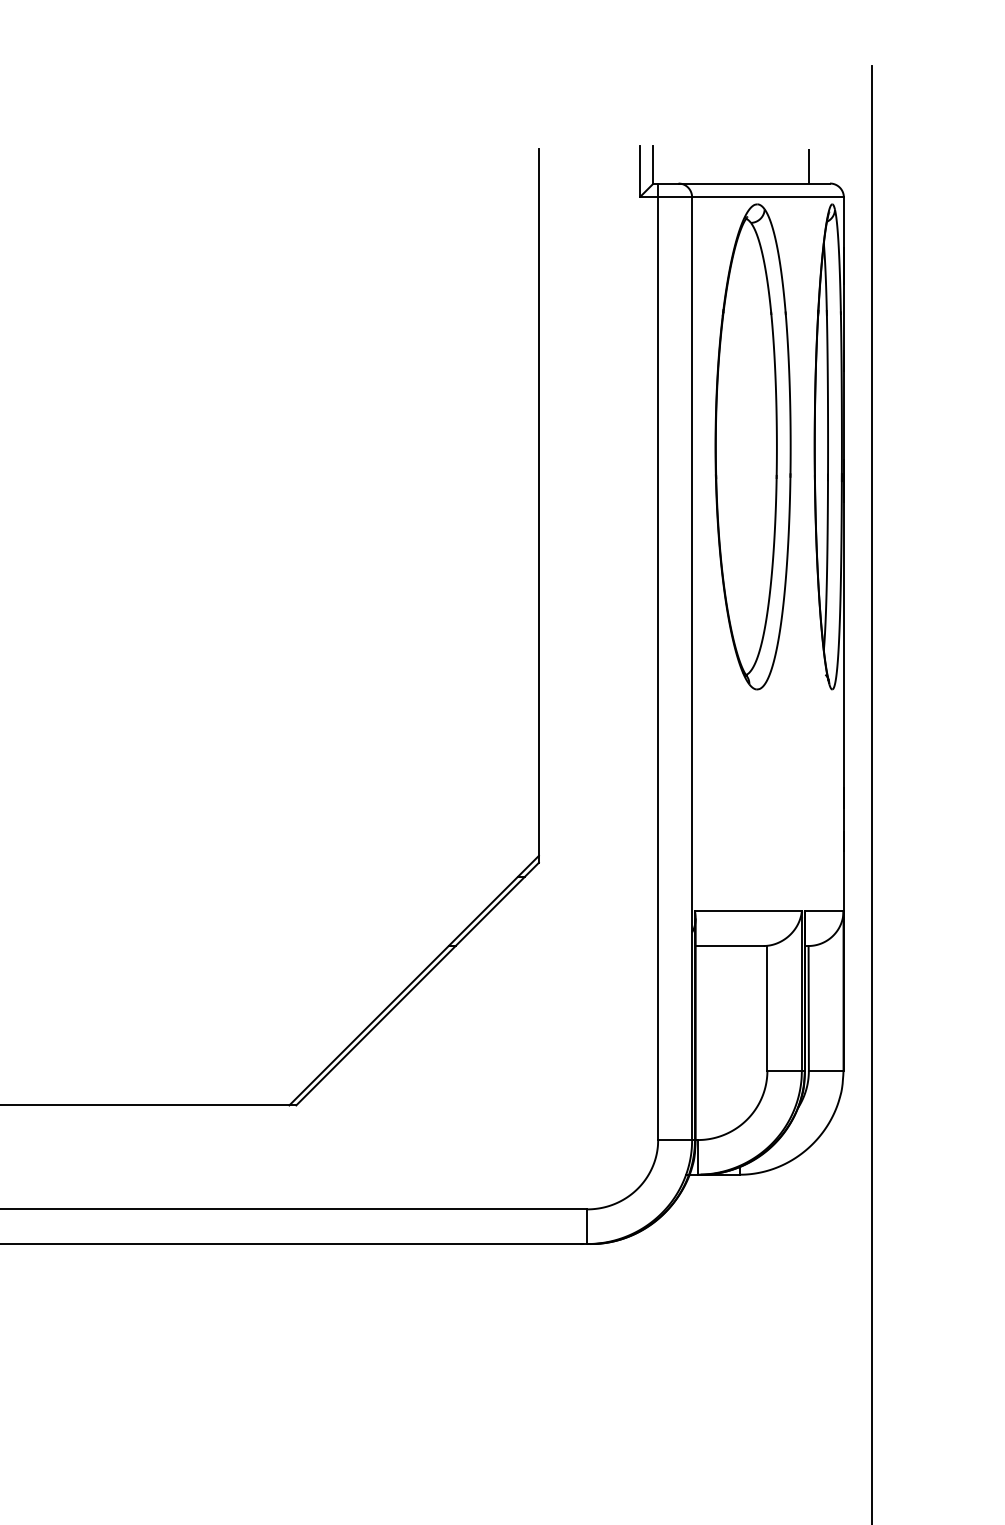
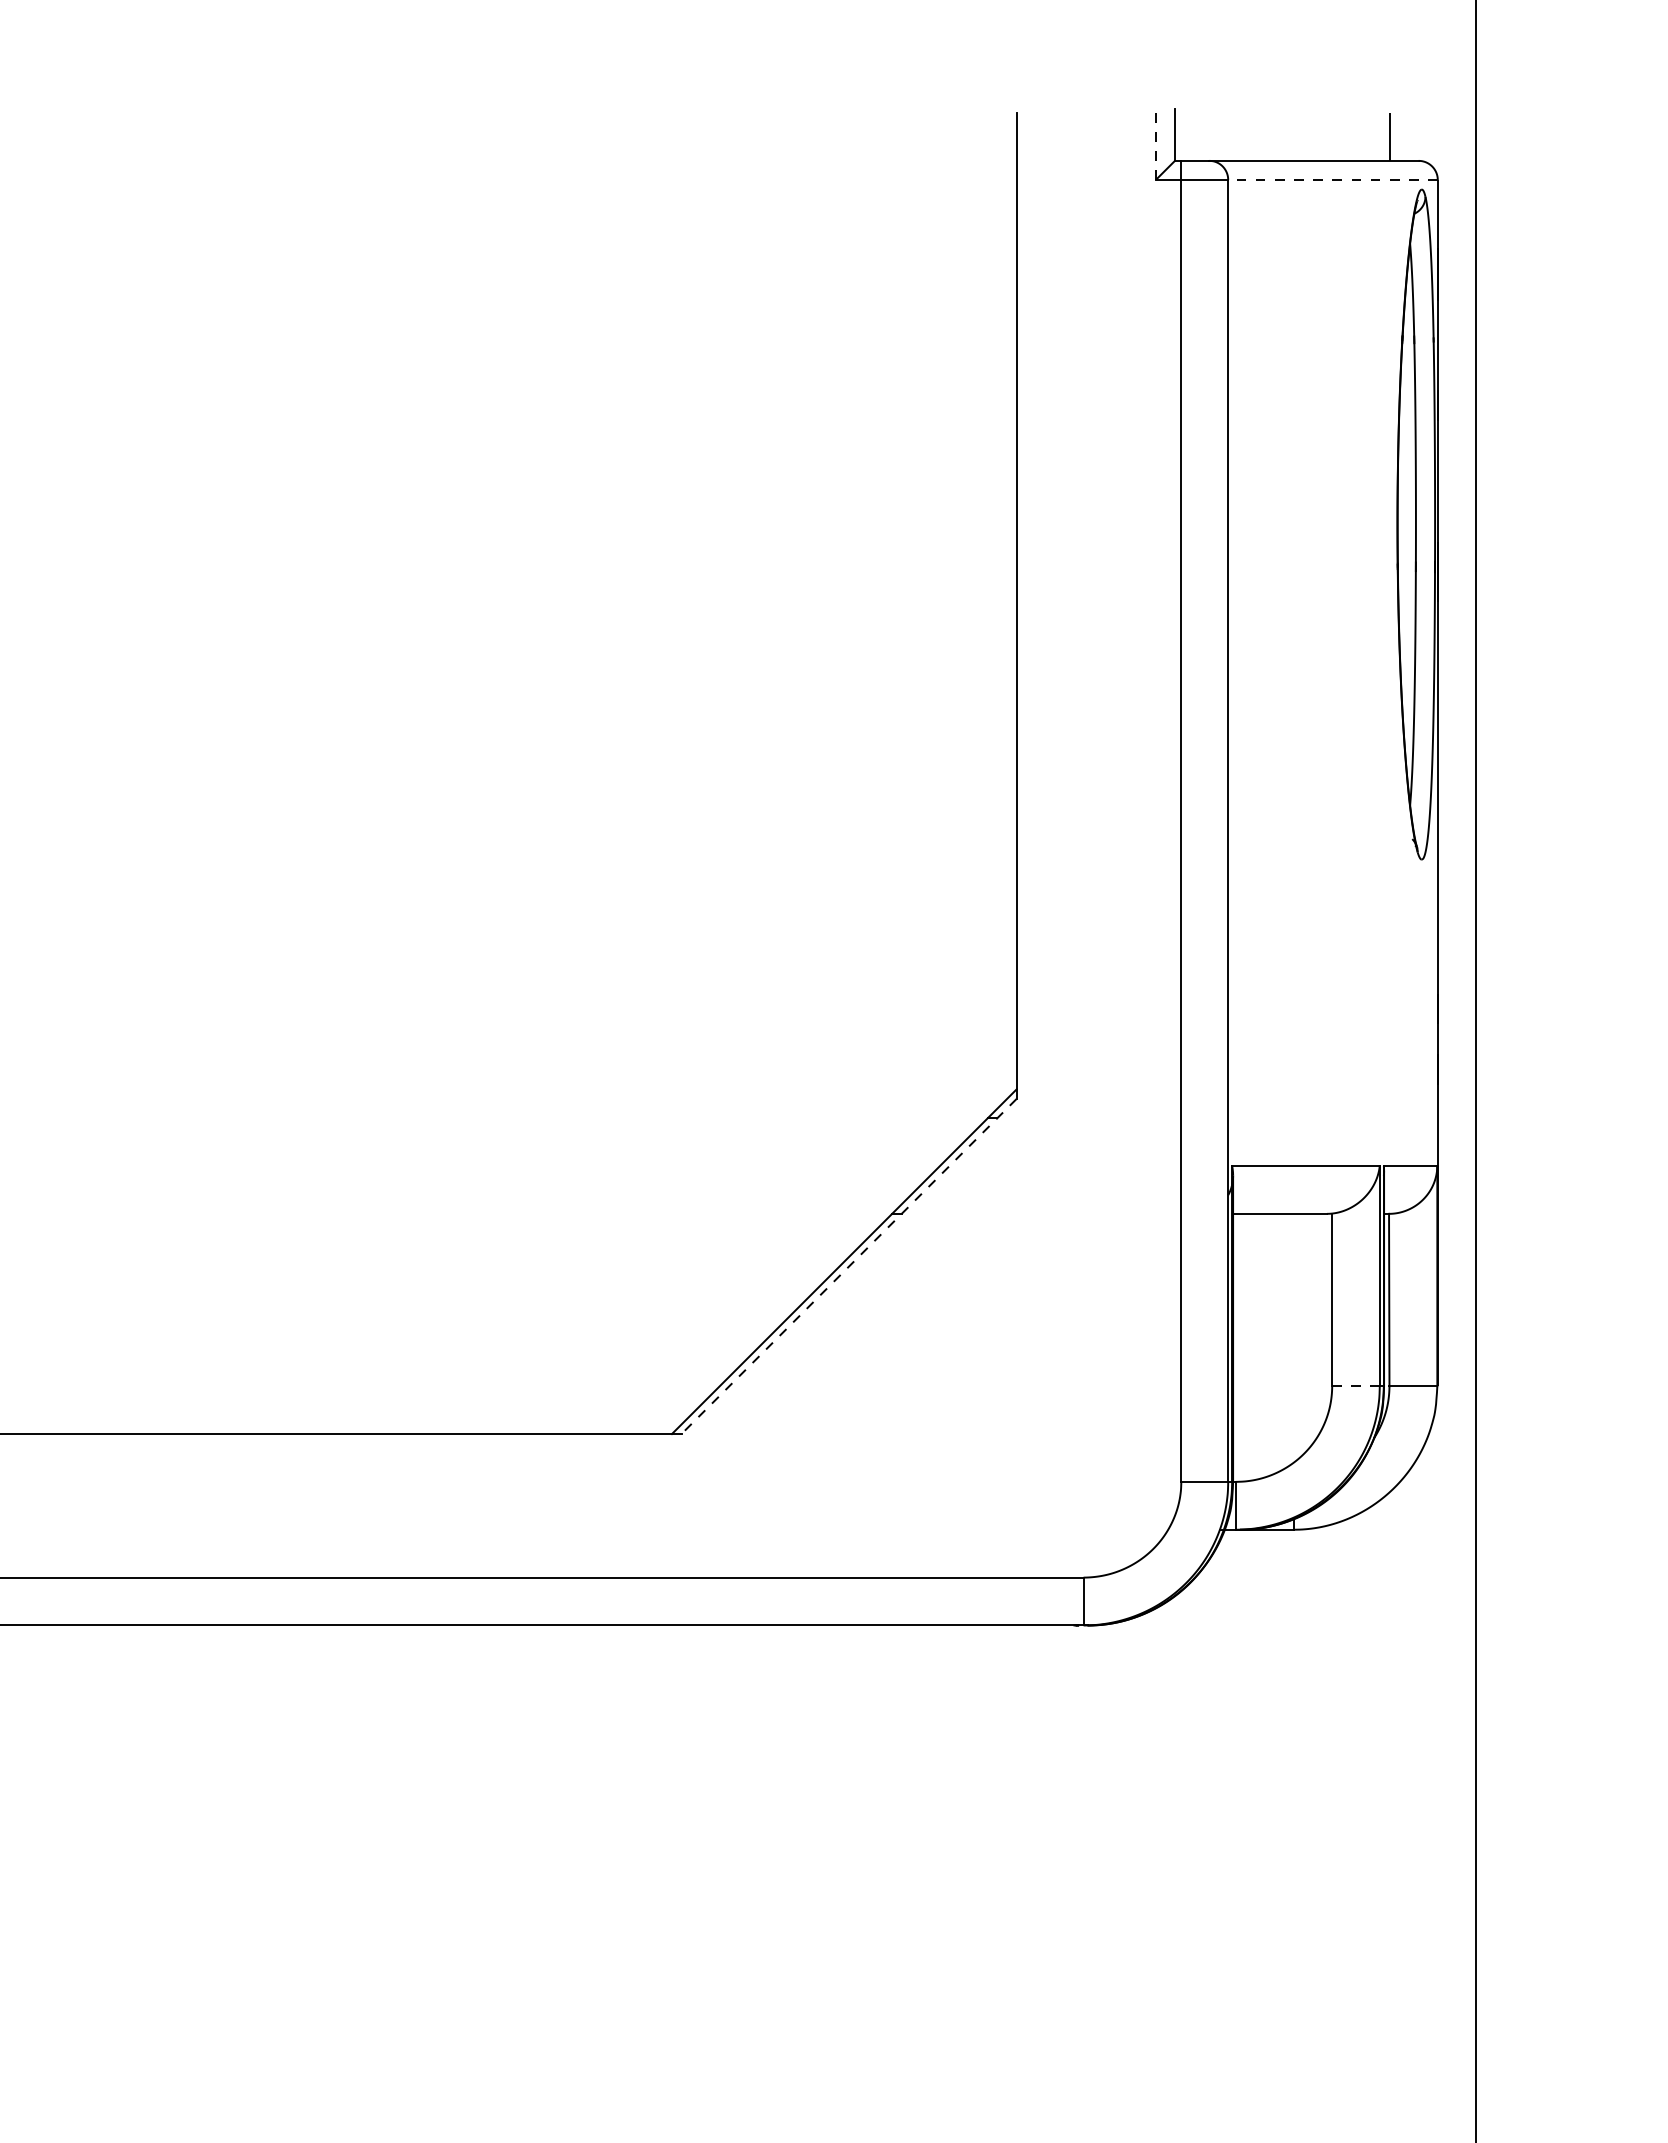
line: (639, 171) -> (1155, 144), solid -> dashed
line: (767, 197) -> (1332, 180), solid -> dashed
part: (753, 446) -> (1312, 524), removed
line: (417, 984) -> (849, 1266), solid -> dashed
line: (784, 1071) -> (1355, 1386), solid -> dashed

